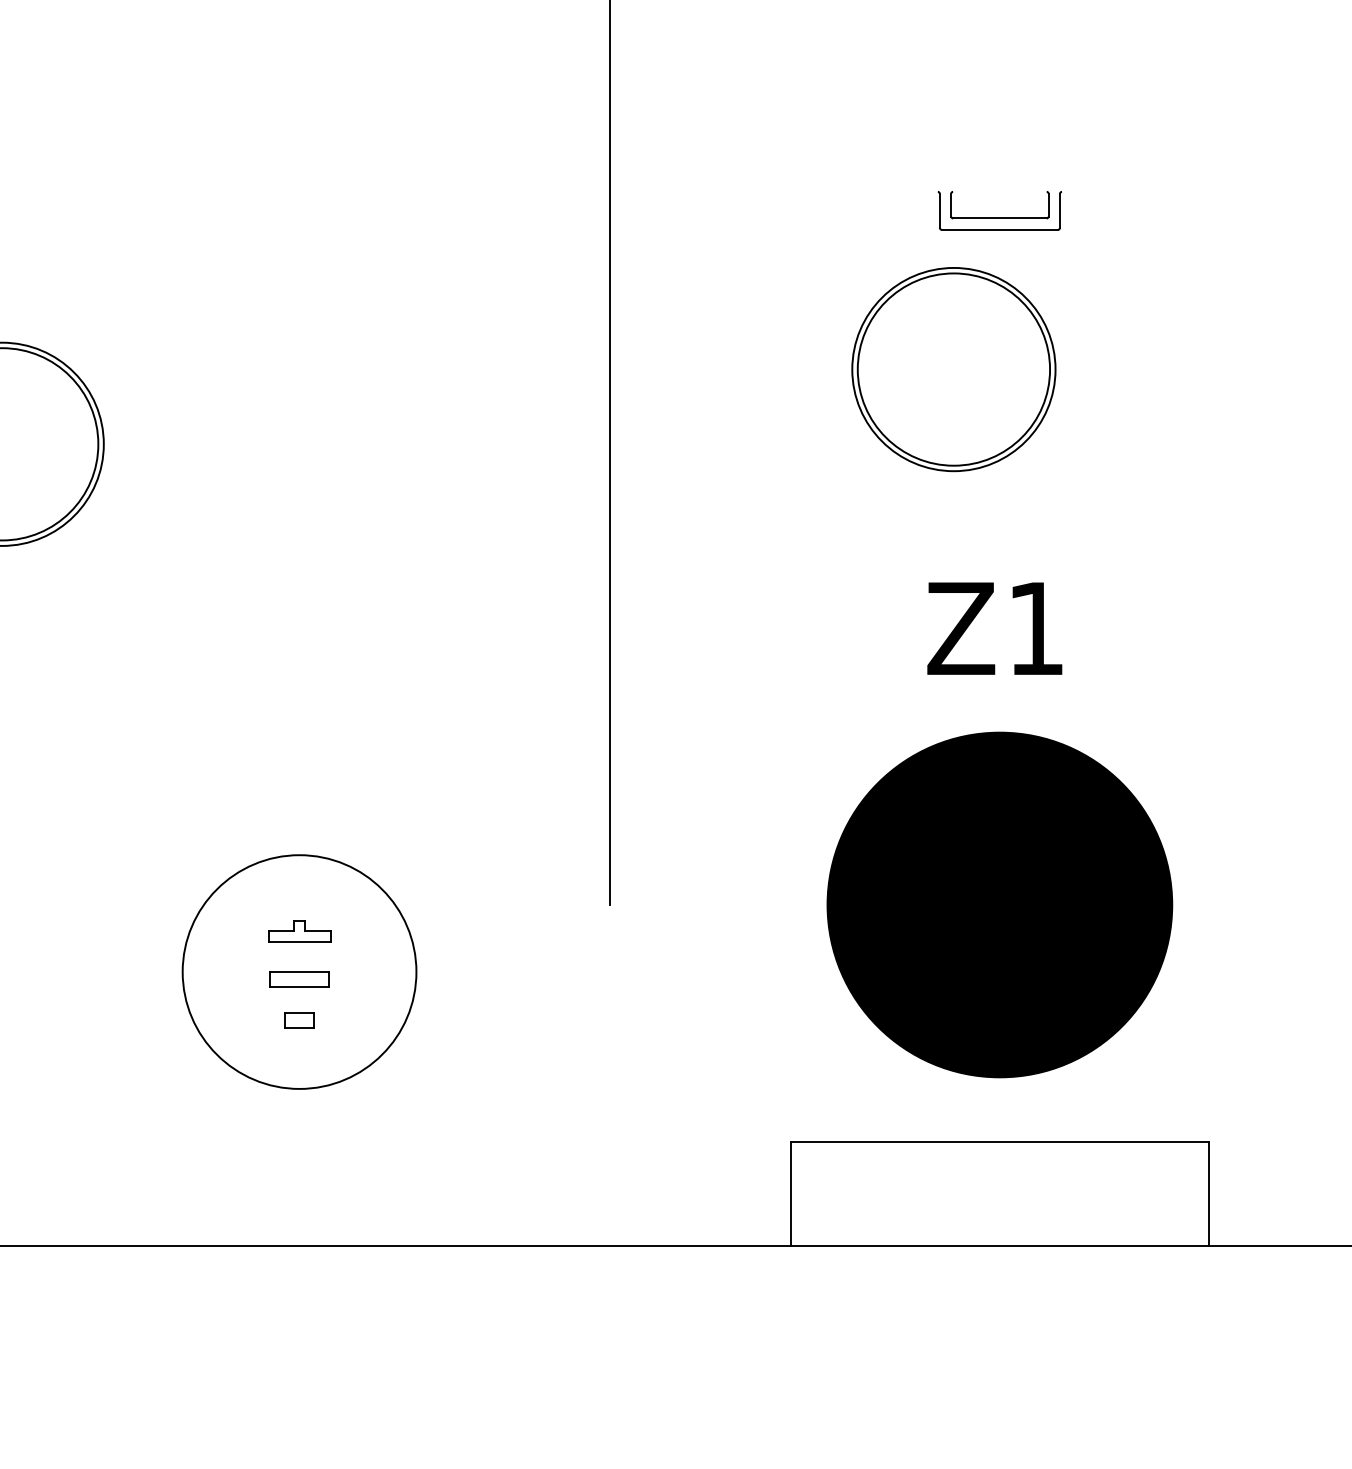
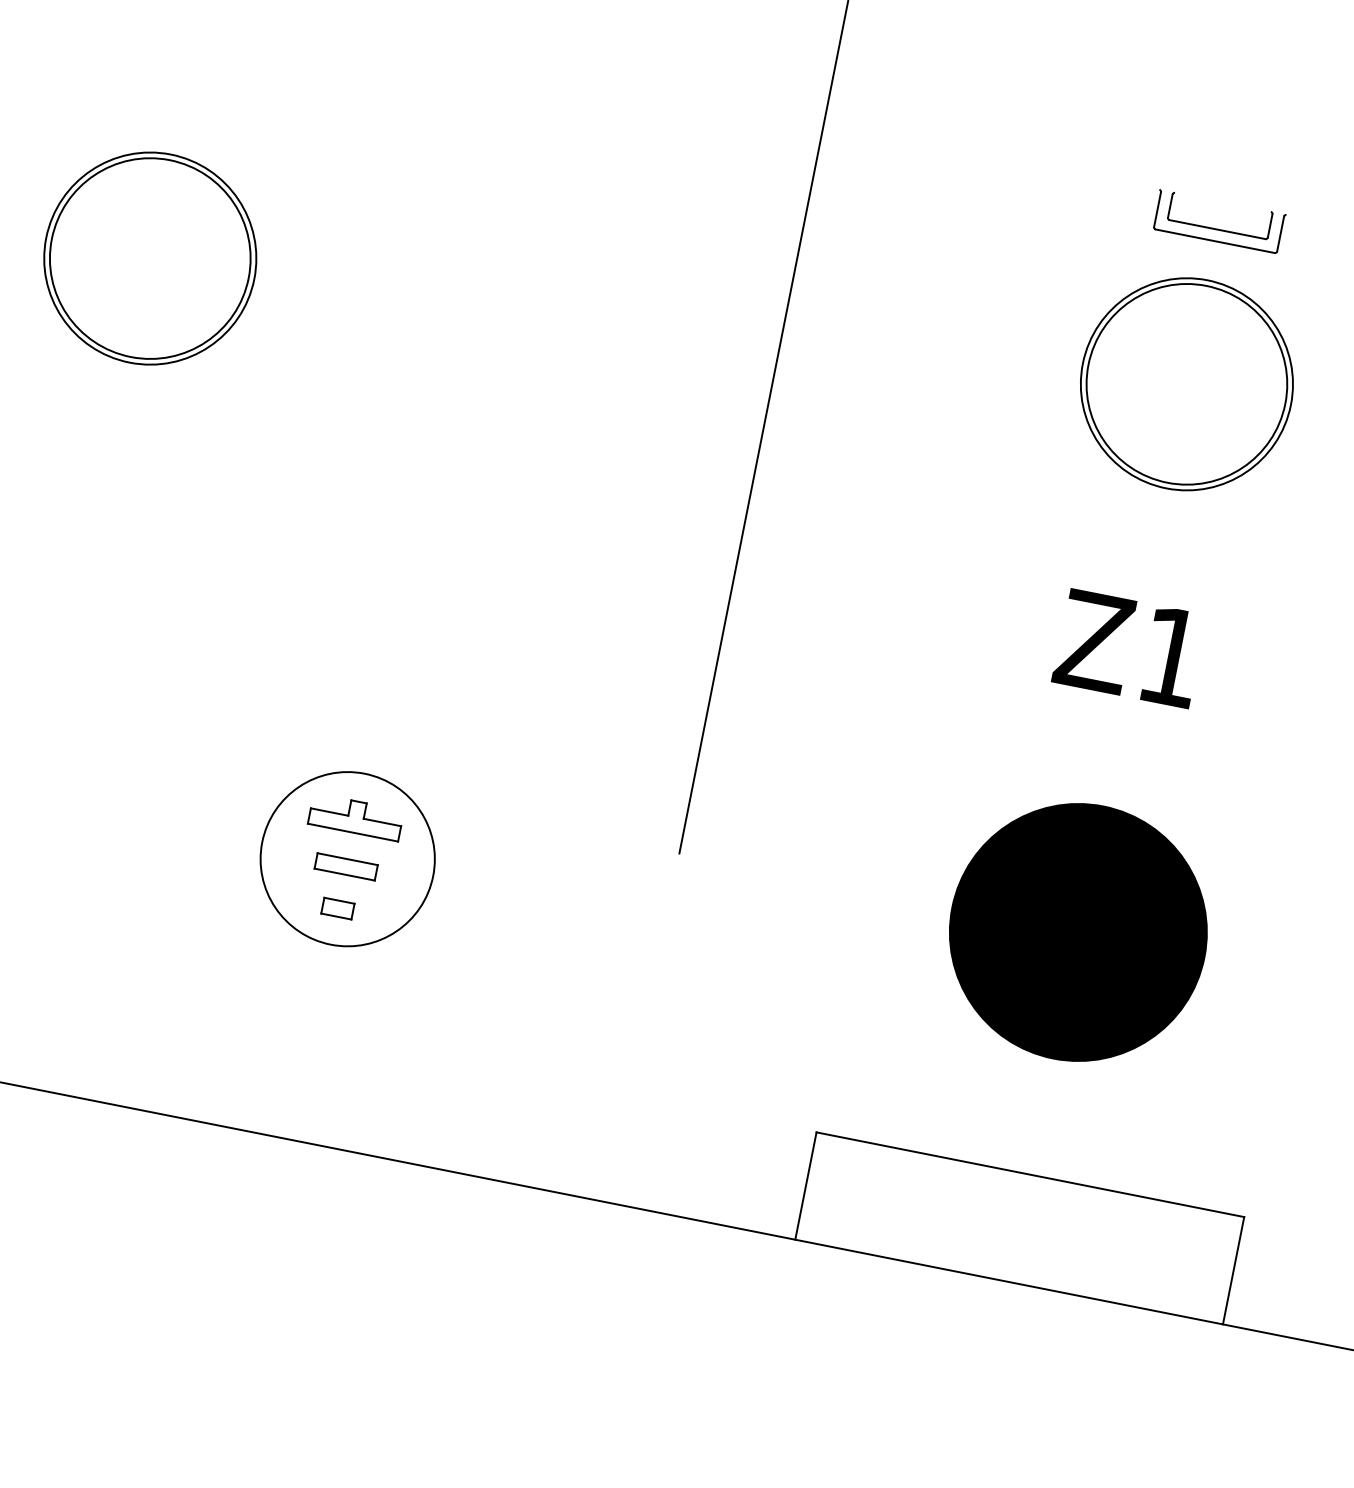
part: (953, 369) -> (1186, 384), moved
part: (999, 904) -> (1078, 931), size x0.71
part: (299, 930) -> (356, 816), size x1.43
circle: (299, 971) -> (347, 858), size x0.71

